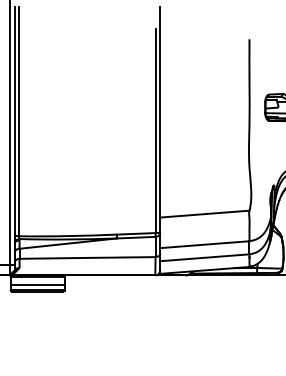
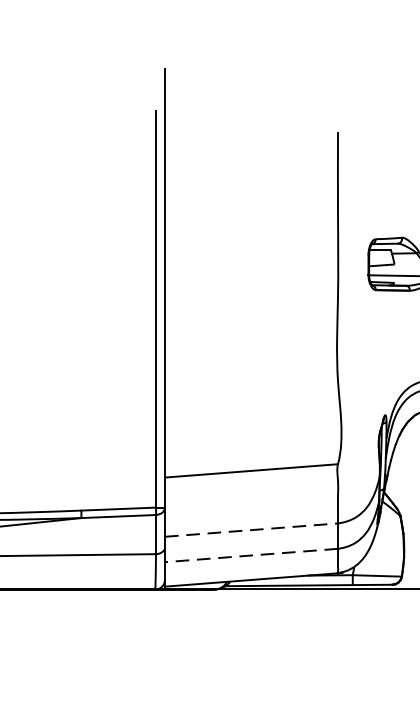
line: (204, 244) -> (250, 529), solid -> dashed
line: (204, 257) -> (250, 554), solid -> dashed

